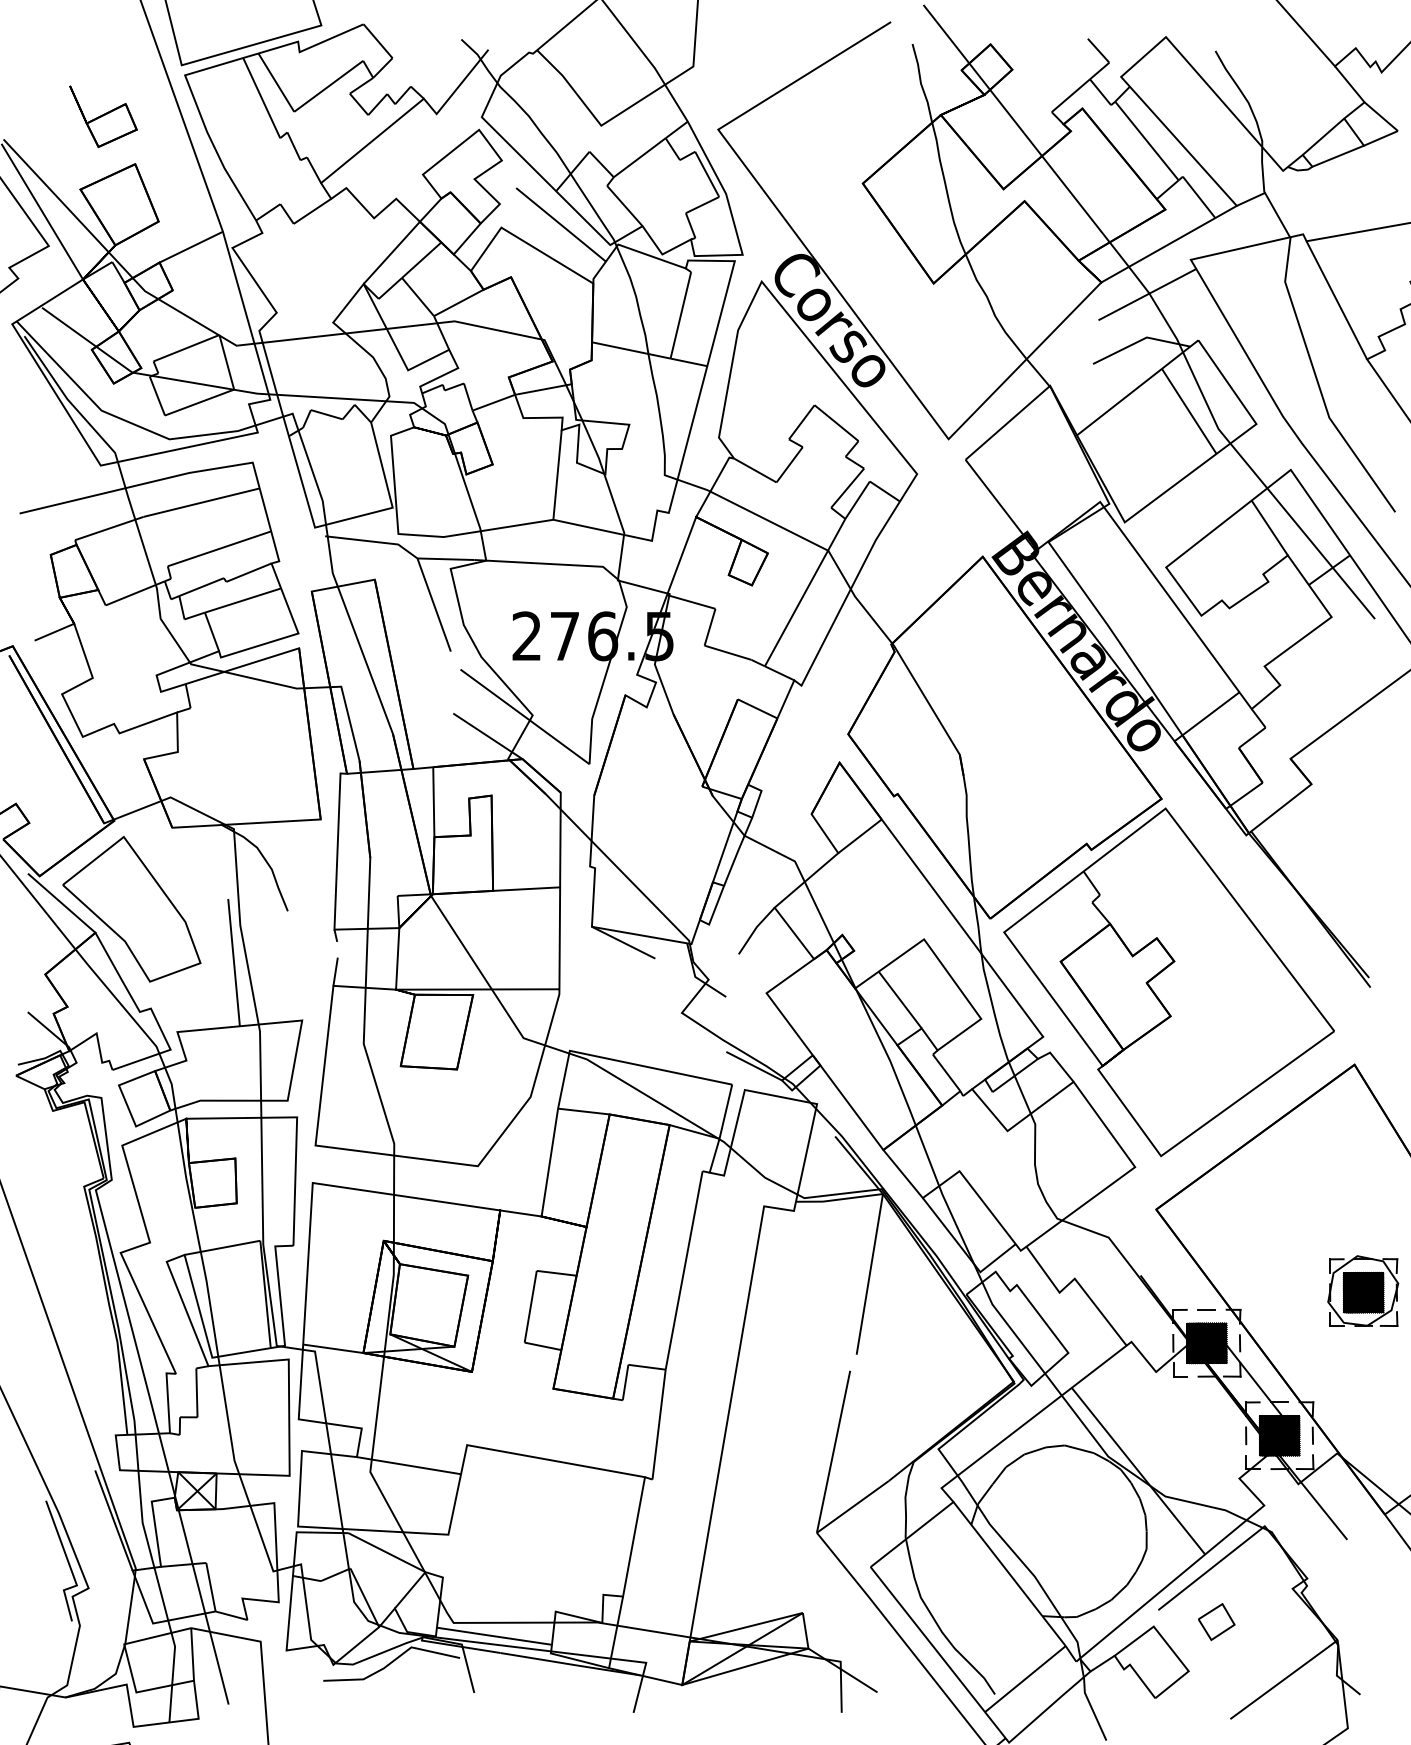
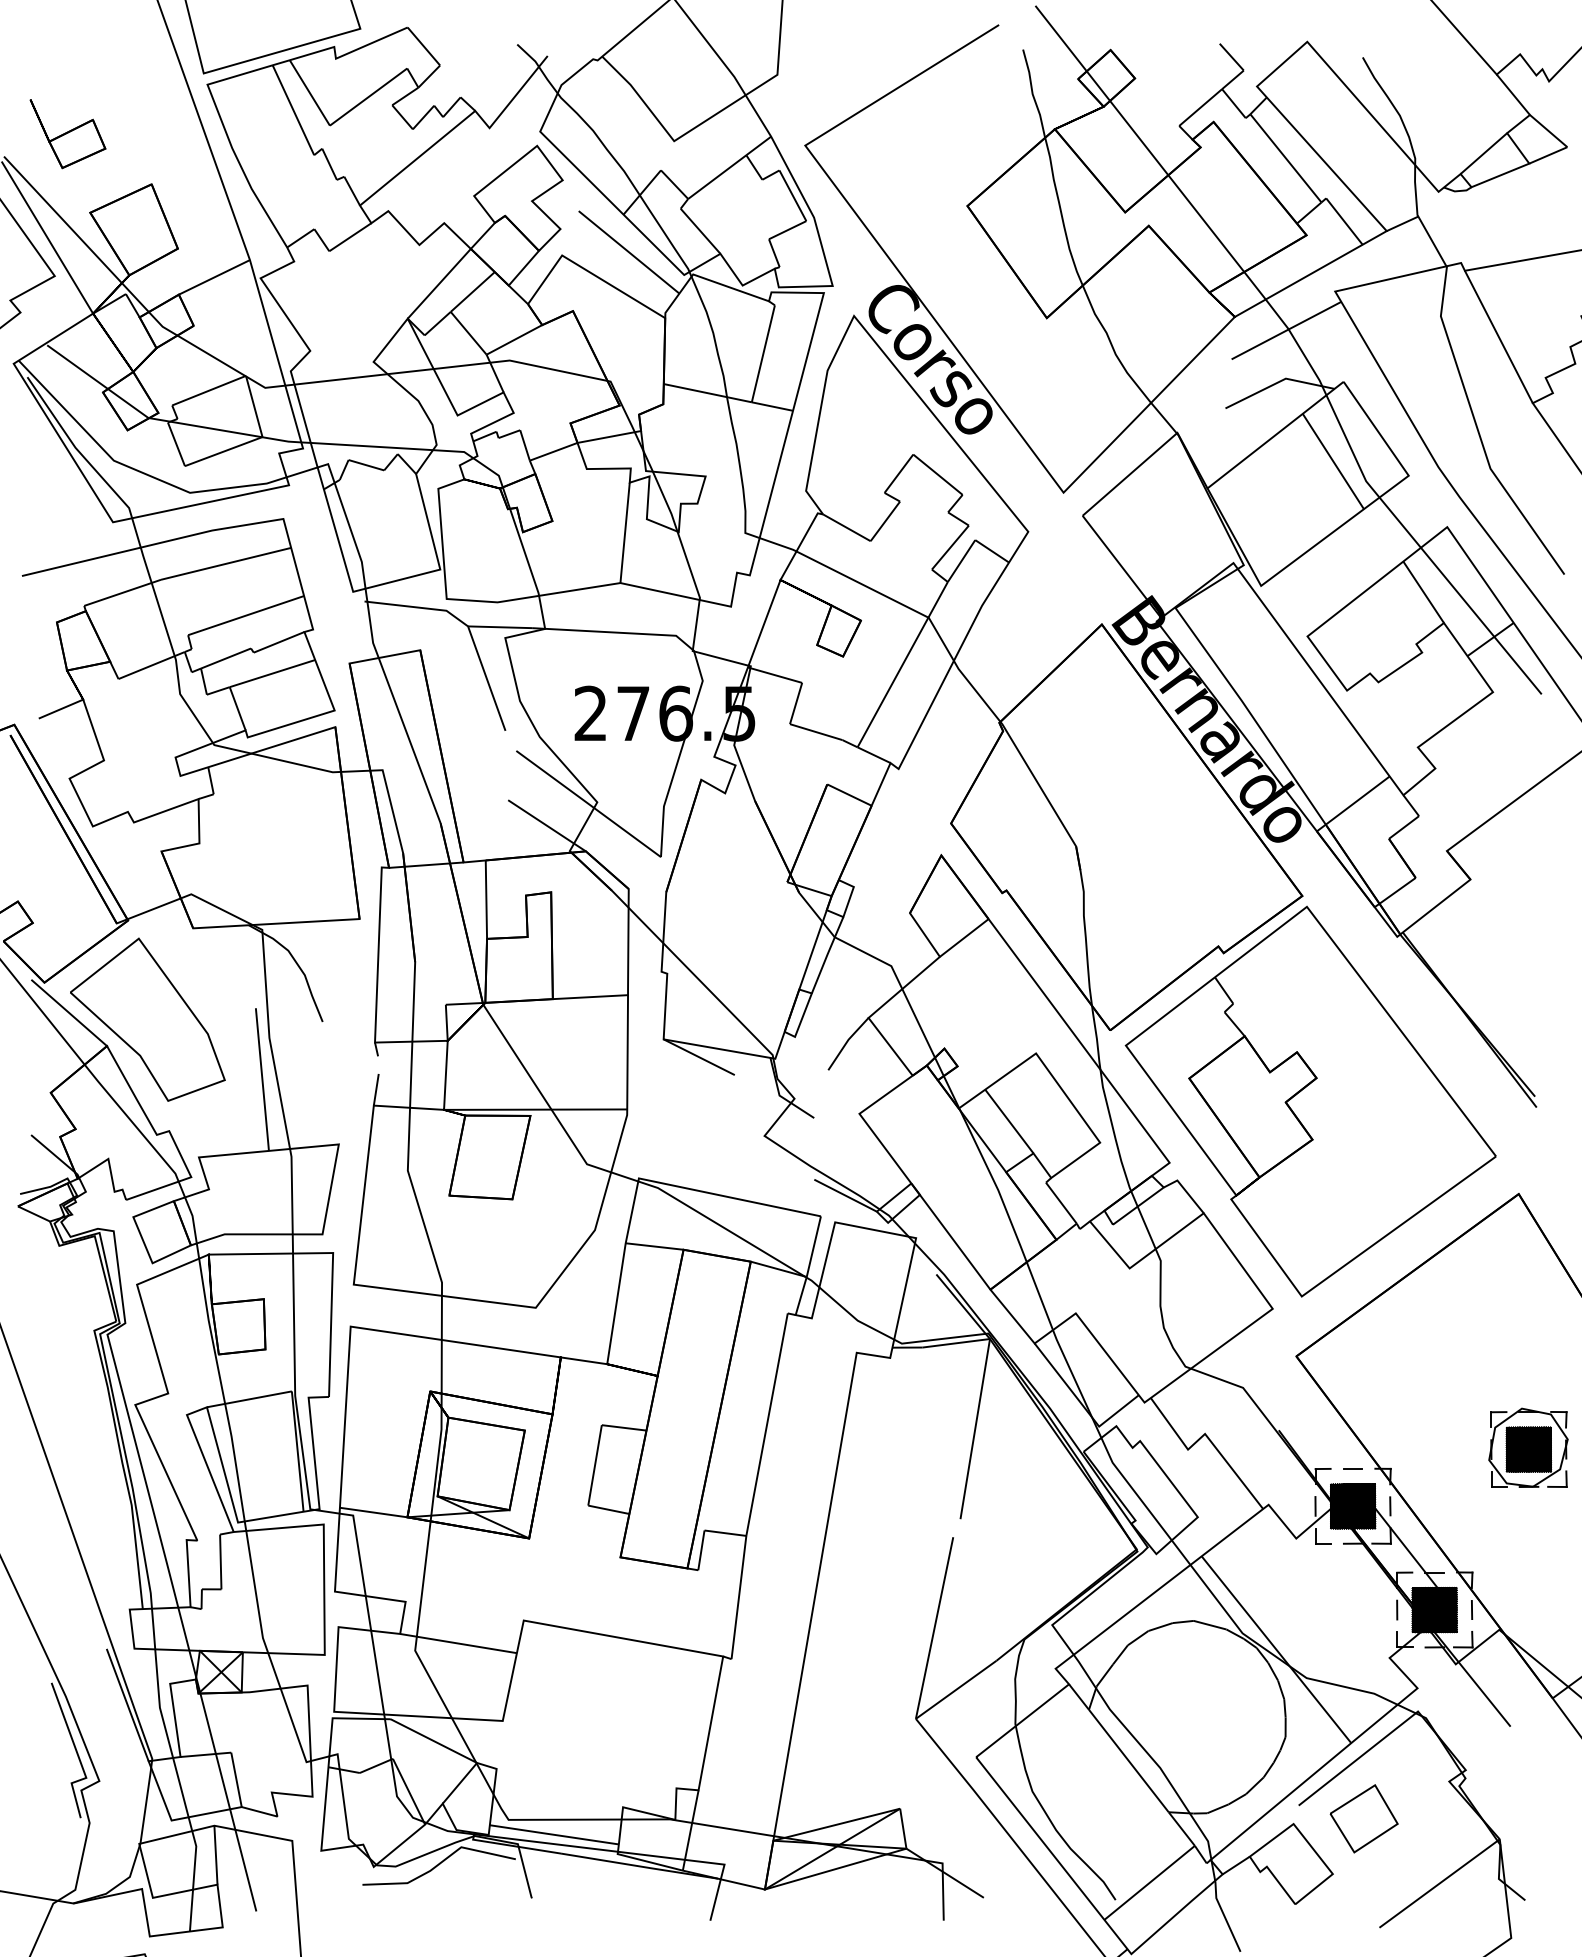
part: (103, 117) -> (67, 134), moved
part: (1216, 1621) -> (1363, 1818), size x1.67

